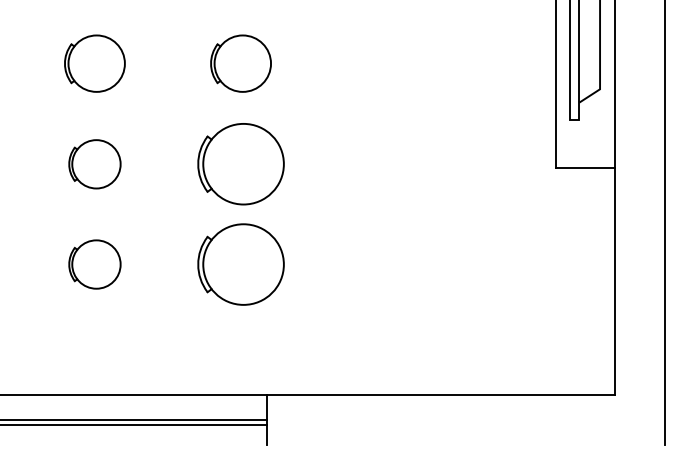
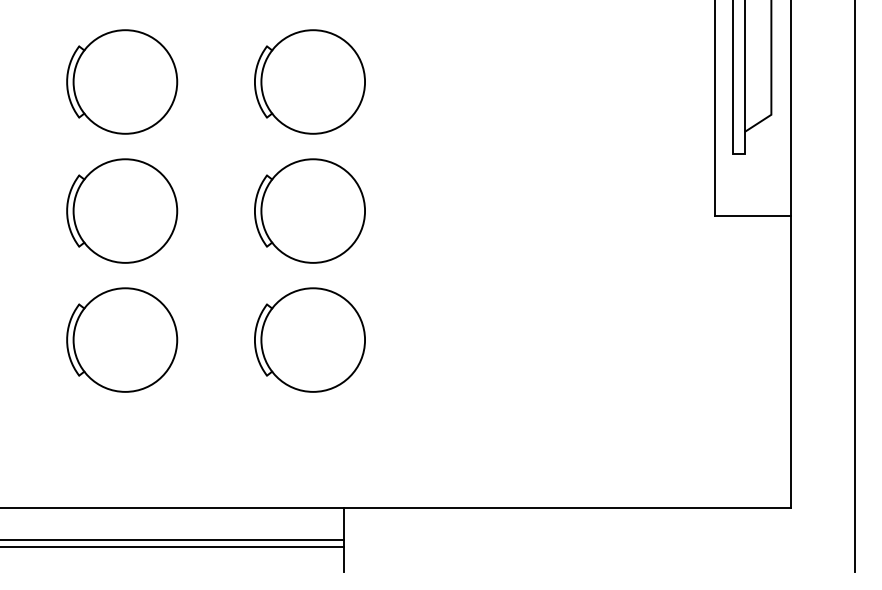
part: (94, 63) -> (121, 81), size x1.43
part: (240, 63) -> (309, 81), size x1.43
part: (94, 164) -> (121, 211), size x1.67
part: (94, 264) -> (121, 339), size x1.67

